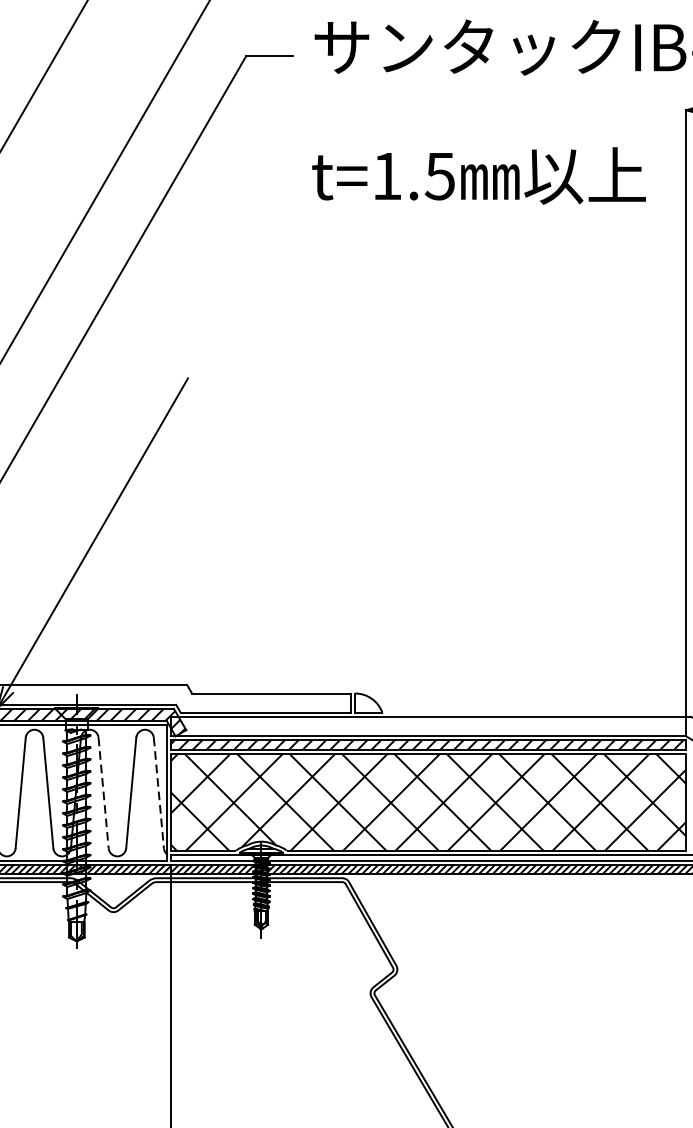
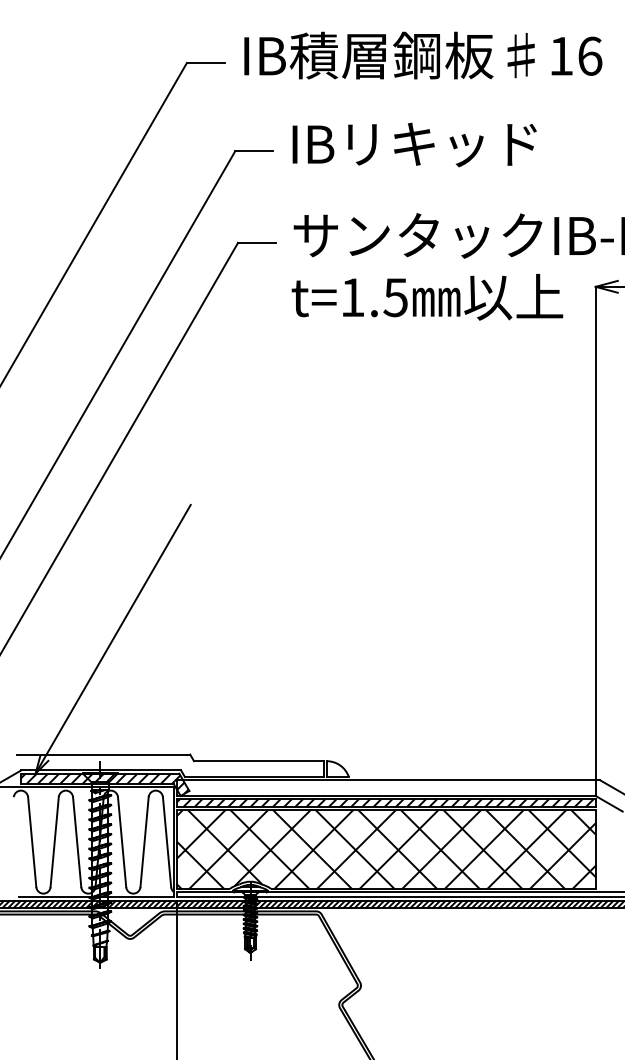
text: (479, 176) -> (427, 297), moved
line: (104, 793) -> (122, 842), dashed -> solid
line: (159, 793) -> (167, 842), dashed -> solid

